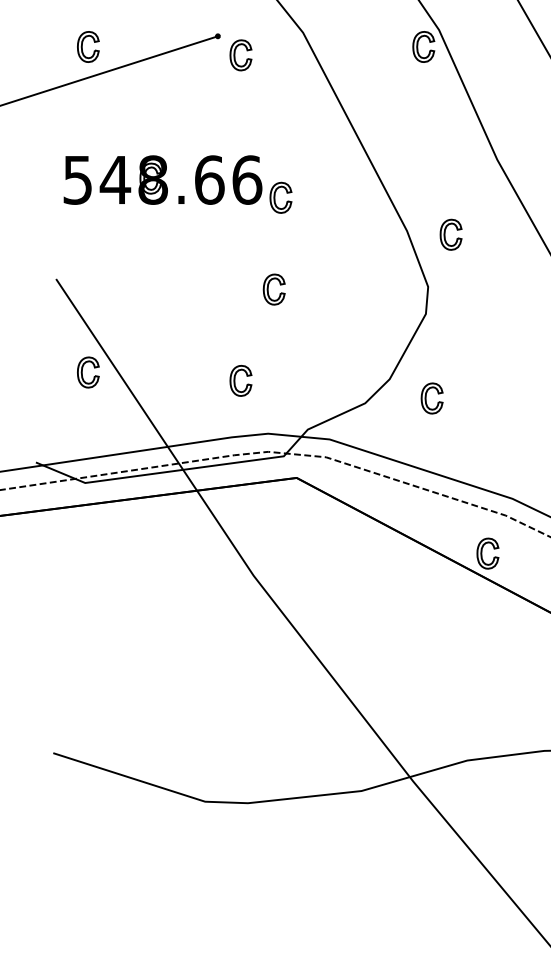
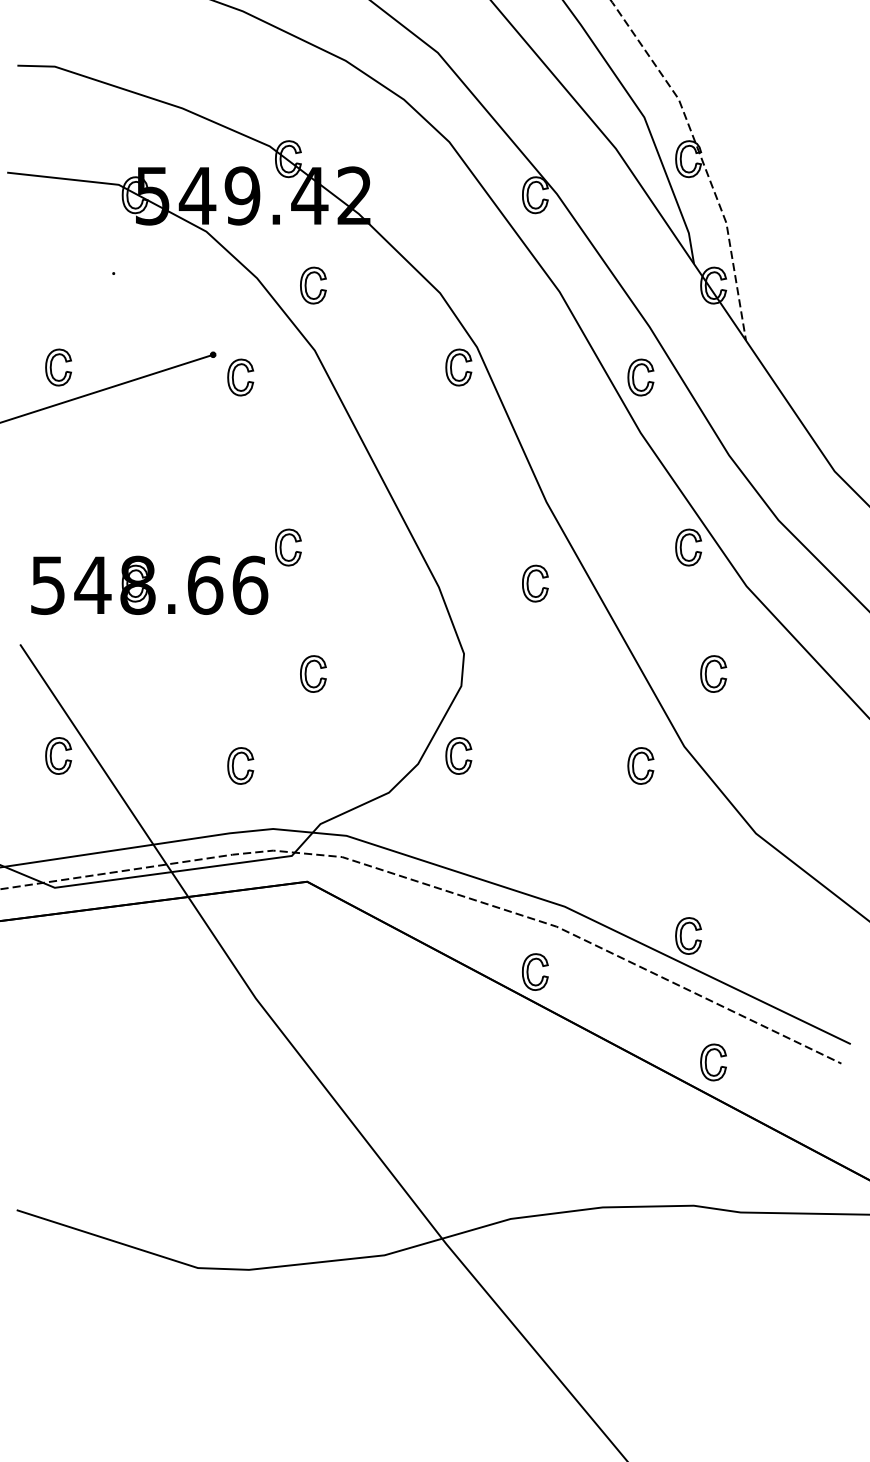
part: (162, 179) -> (149, 584), moved
part: (445, 234) -> (528, 583), moved
part: (268, 289) -> (306, 673), moved
part: (426, 396) -> (452, 753), moved

